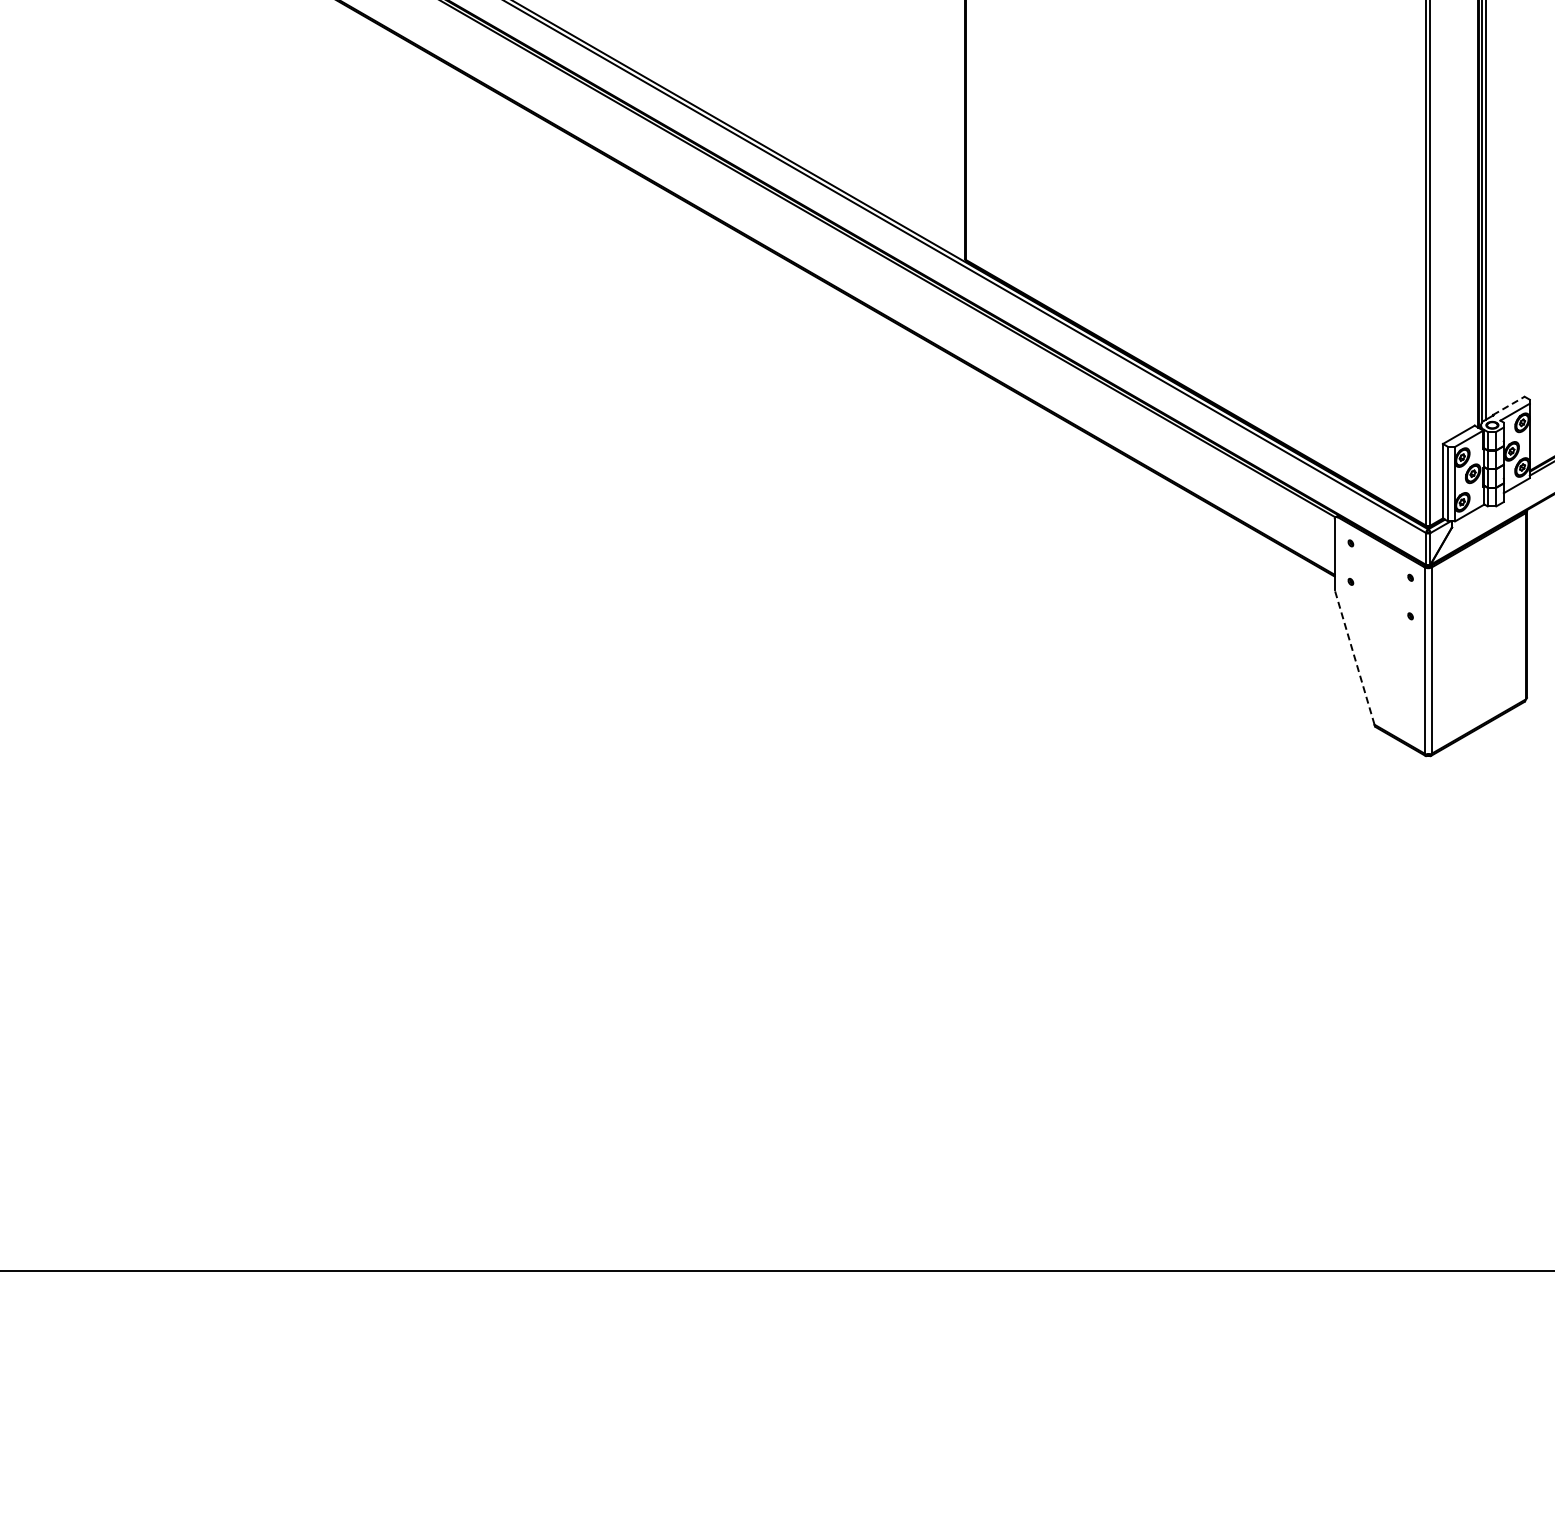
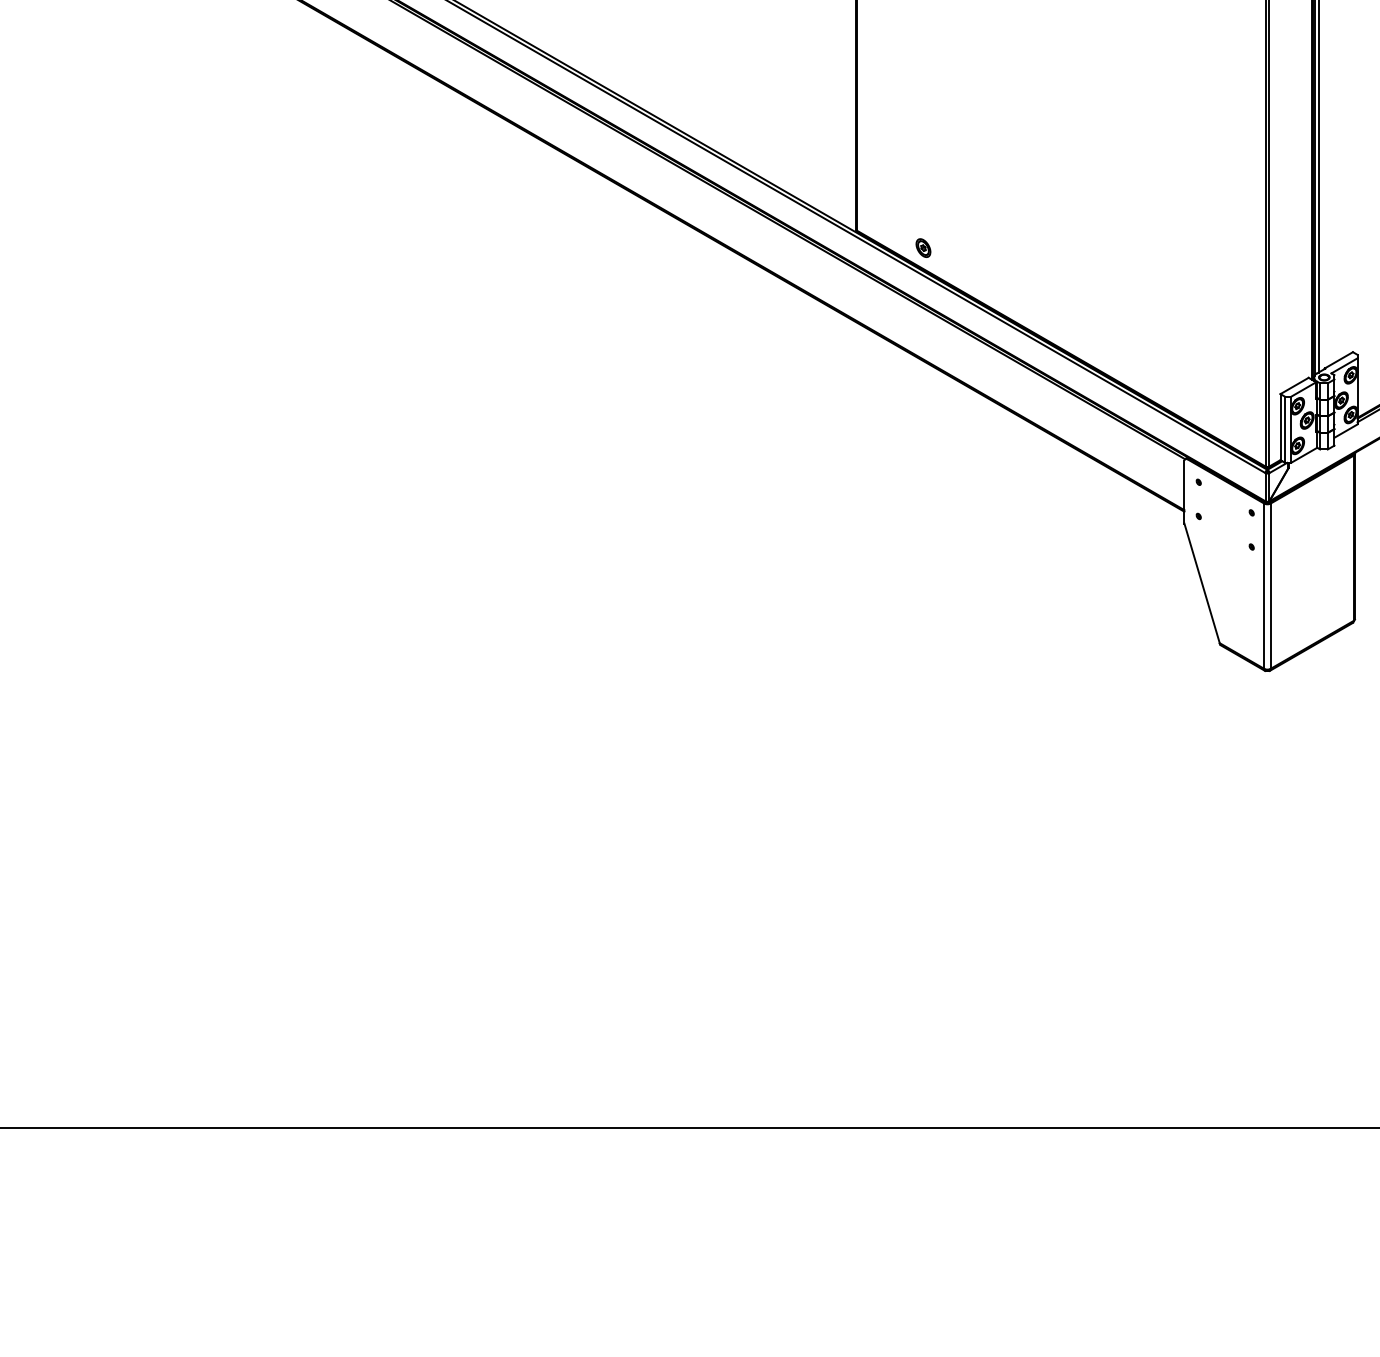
part: (1040, 279) -> (923, 248), added
line: (1509, 405) -> (1339, 359), dashed -> solid
line: (1354, 656) -> (1201, 582), dashed -> solid

